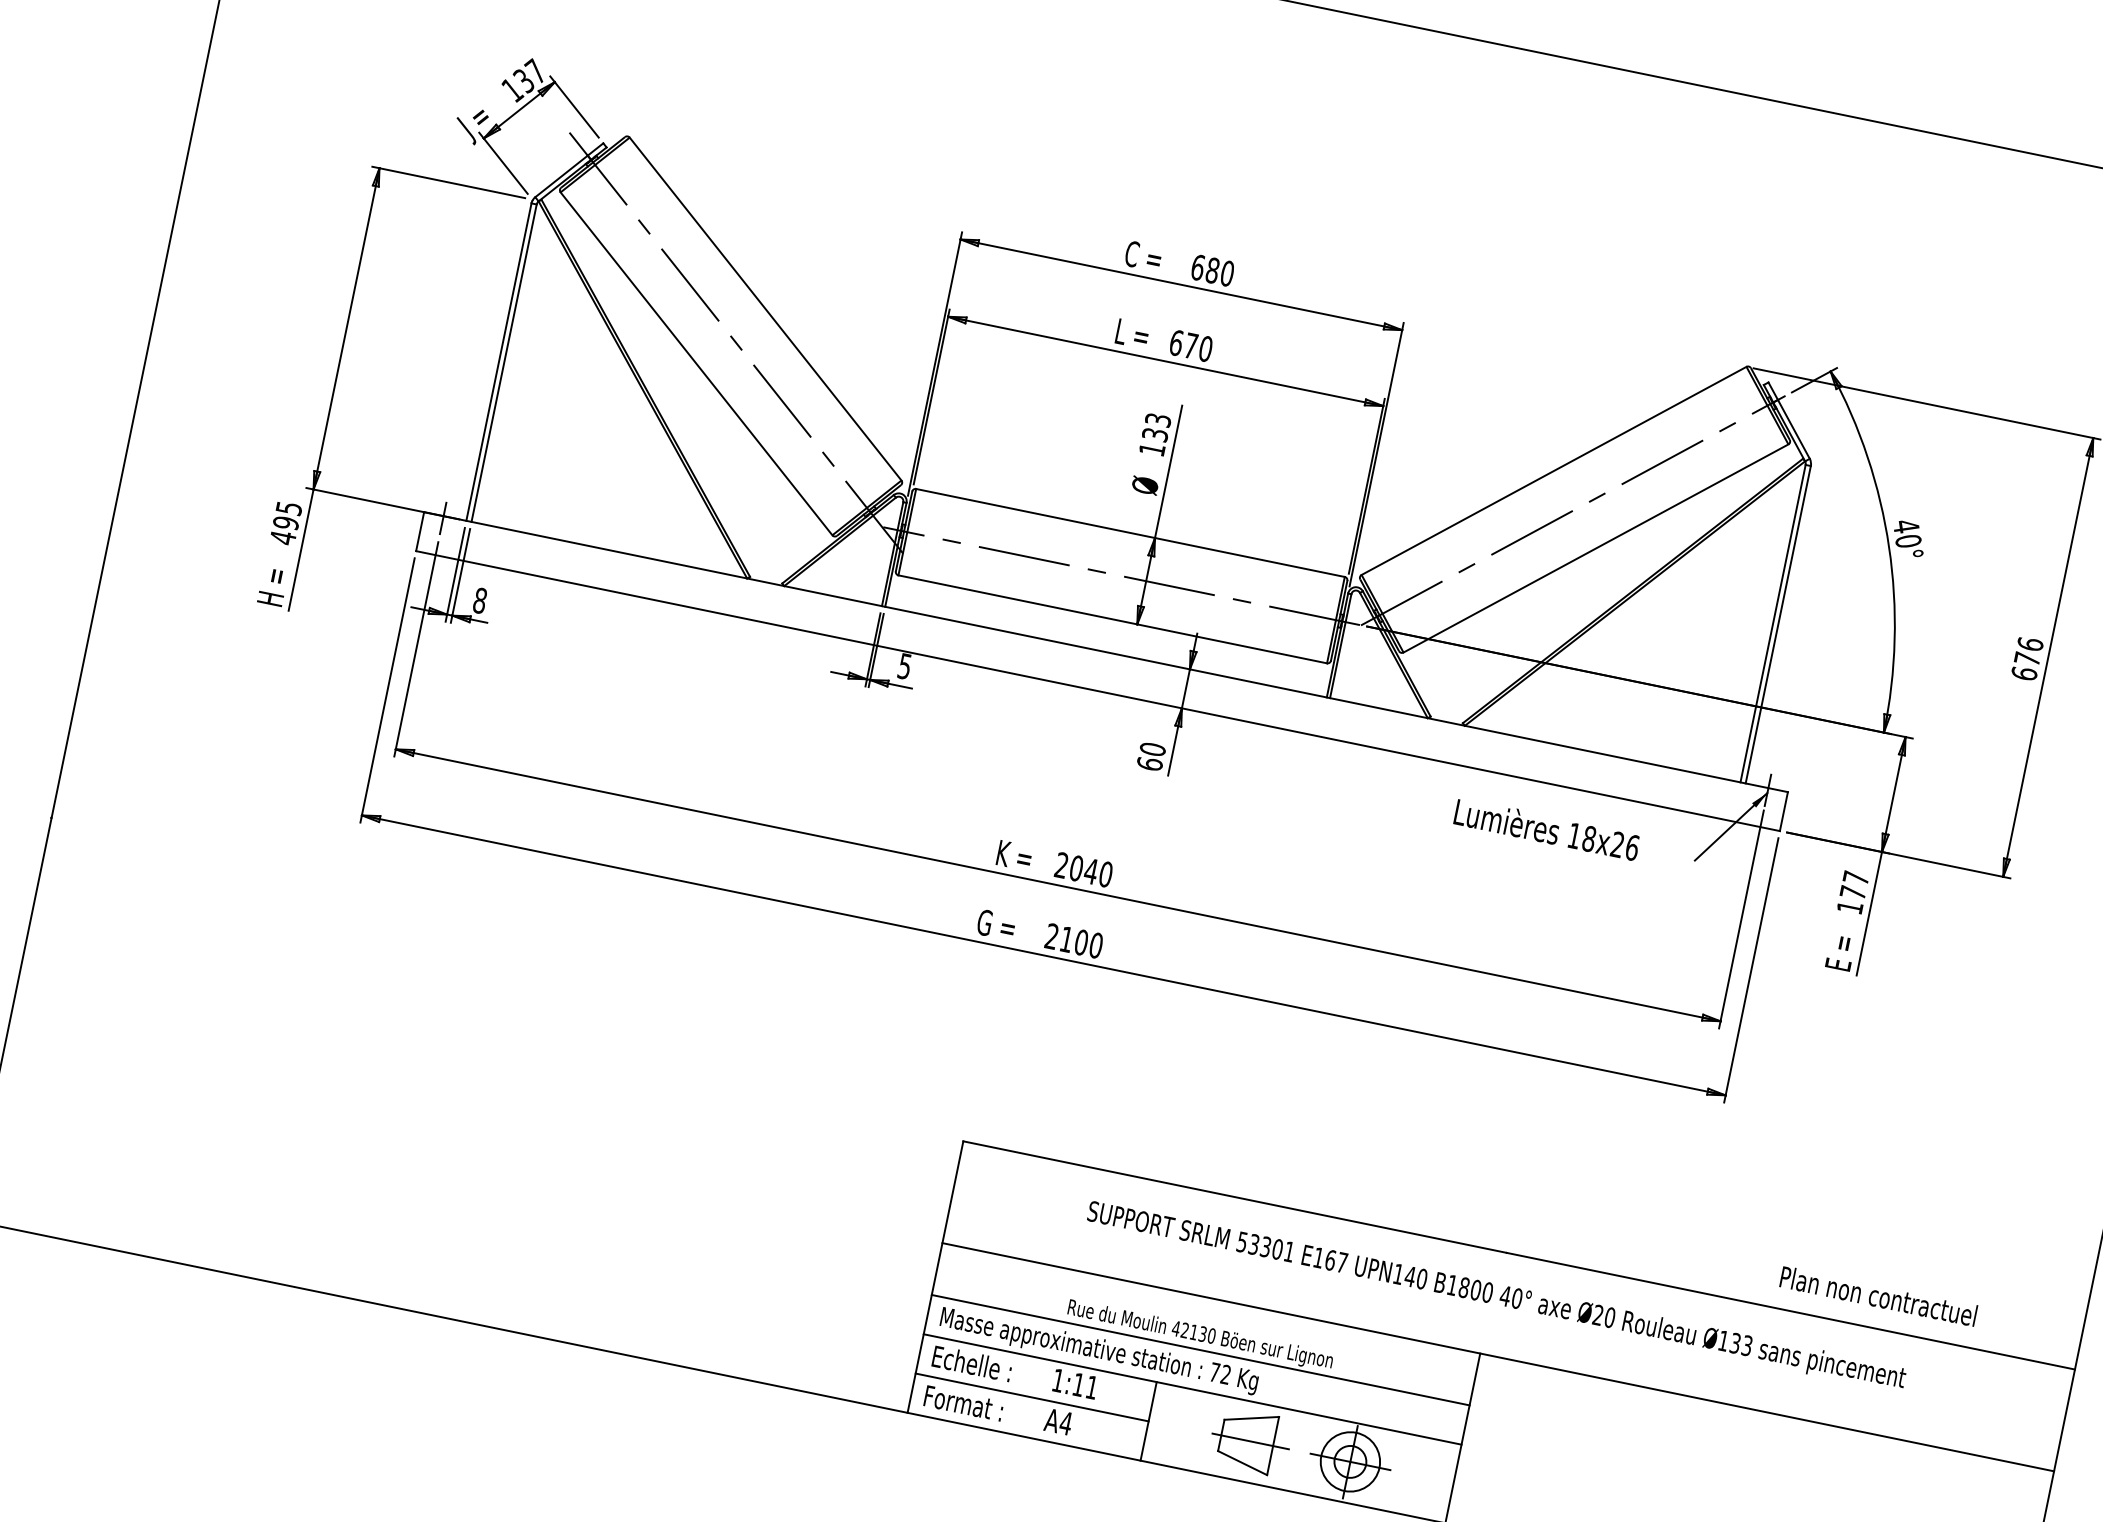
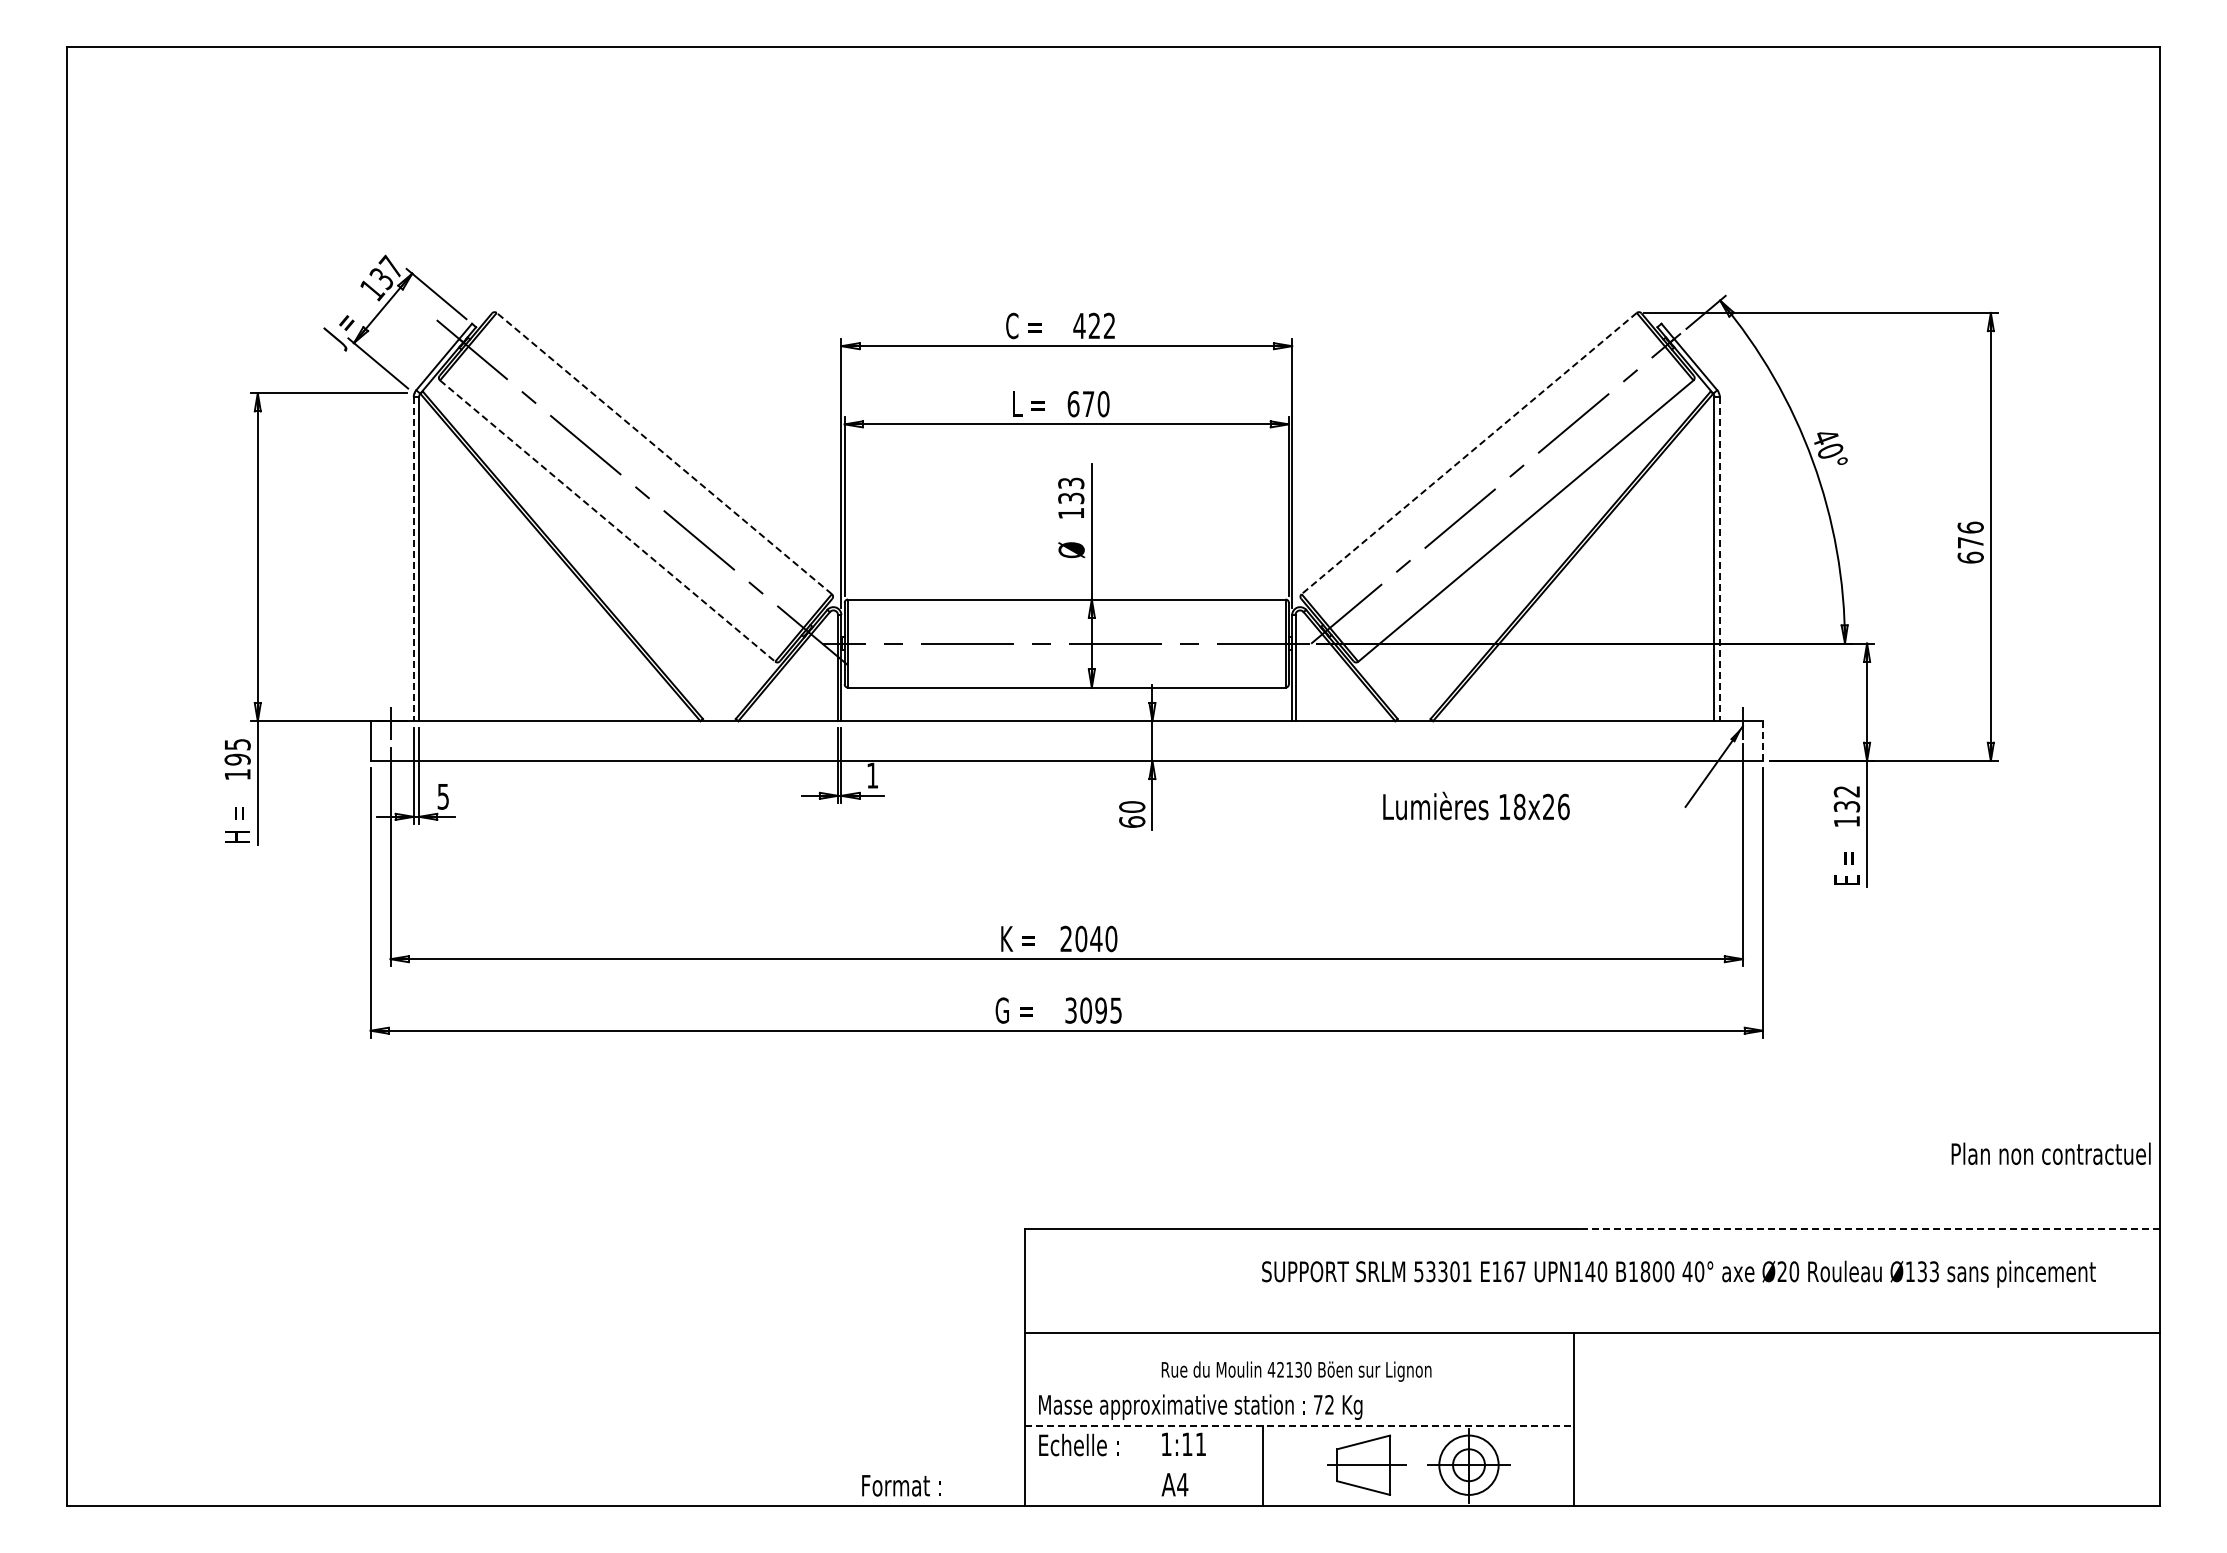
text: (1212, 270) -> (1094, 325), 680 -> 422
line: (765, 309) -> (664, 453), solid -> dashed
line: (498, 362) -> (413, 559), solid -> dashed
line: (696, 364) -> (607, 521), solid -> dashed
line: (1554, 470) -> (1469, 453), solid -> dashed
text: (282, 537) -> (237, 774), 495 -> 195
text: (480, 600) -> (443, 796), 8 -> 5
line: (1777, 625) -> (1719, 559), solid -> dashed
text: (904, 666) -> (872, 775), 5 -> 1
line: (1783, 811) -> (1762, 741), solid -> dashed
text: (1547, 828) -> (1476, 805), moved
text: (1854, 885) -> (1846, 799), 177 -> 132
text: (1074, 940) -> (1093, 1010), 2100 -> 3095
text: (1878, 1295) -> (2050, 1153), moved
text: (1496, 1296) -> (1678, 1273), moved
line: (1790, 1311) -> (1869, 1229), solid -> dashed
line: (1200, 1349) -> (1299, 1385), removed
line: (1192, 1389) -> (1299, 1426), solid -> dashed
line: (1032, 1397) -> (1144, 1466), removed
text: (963, 1403) -> (901, 1485), moved

